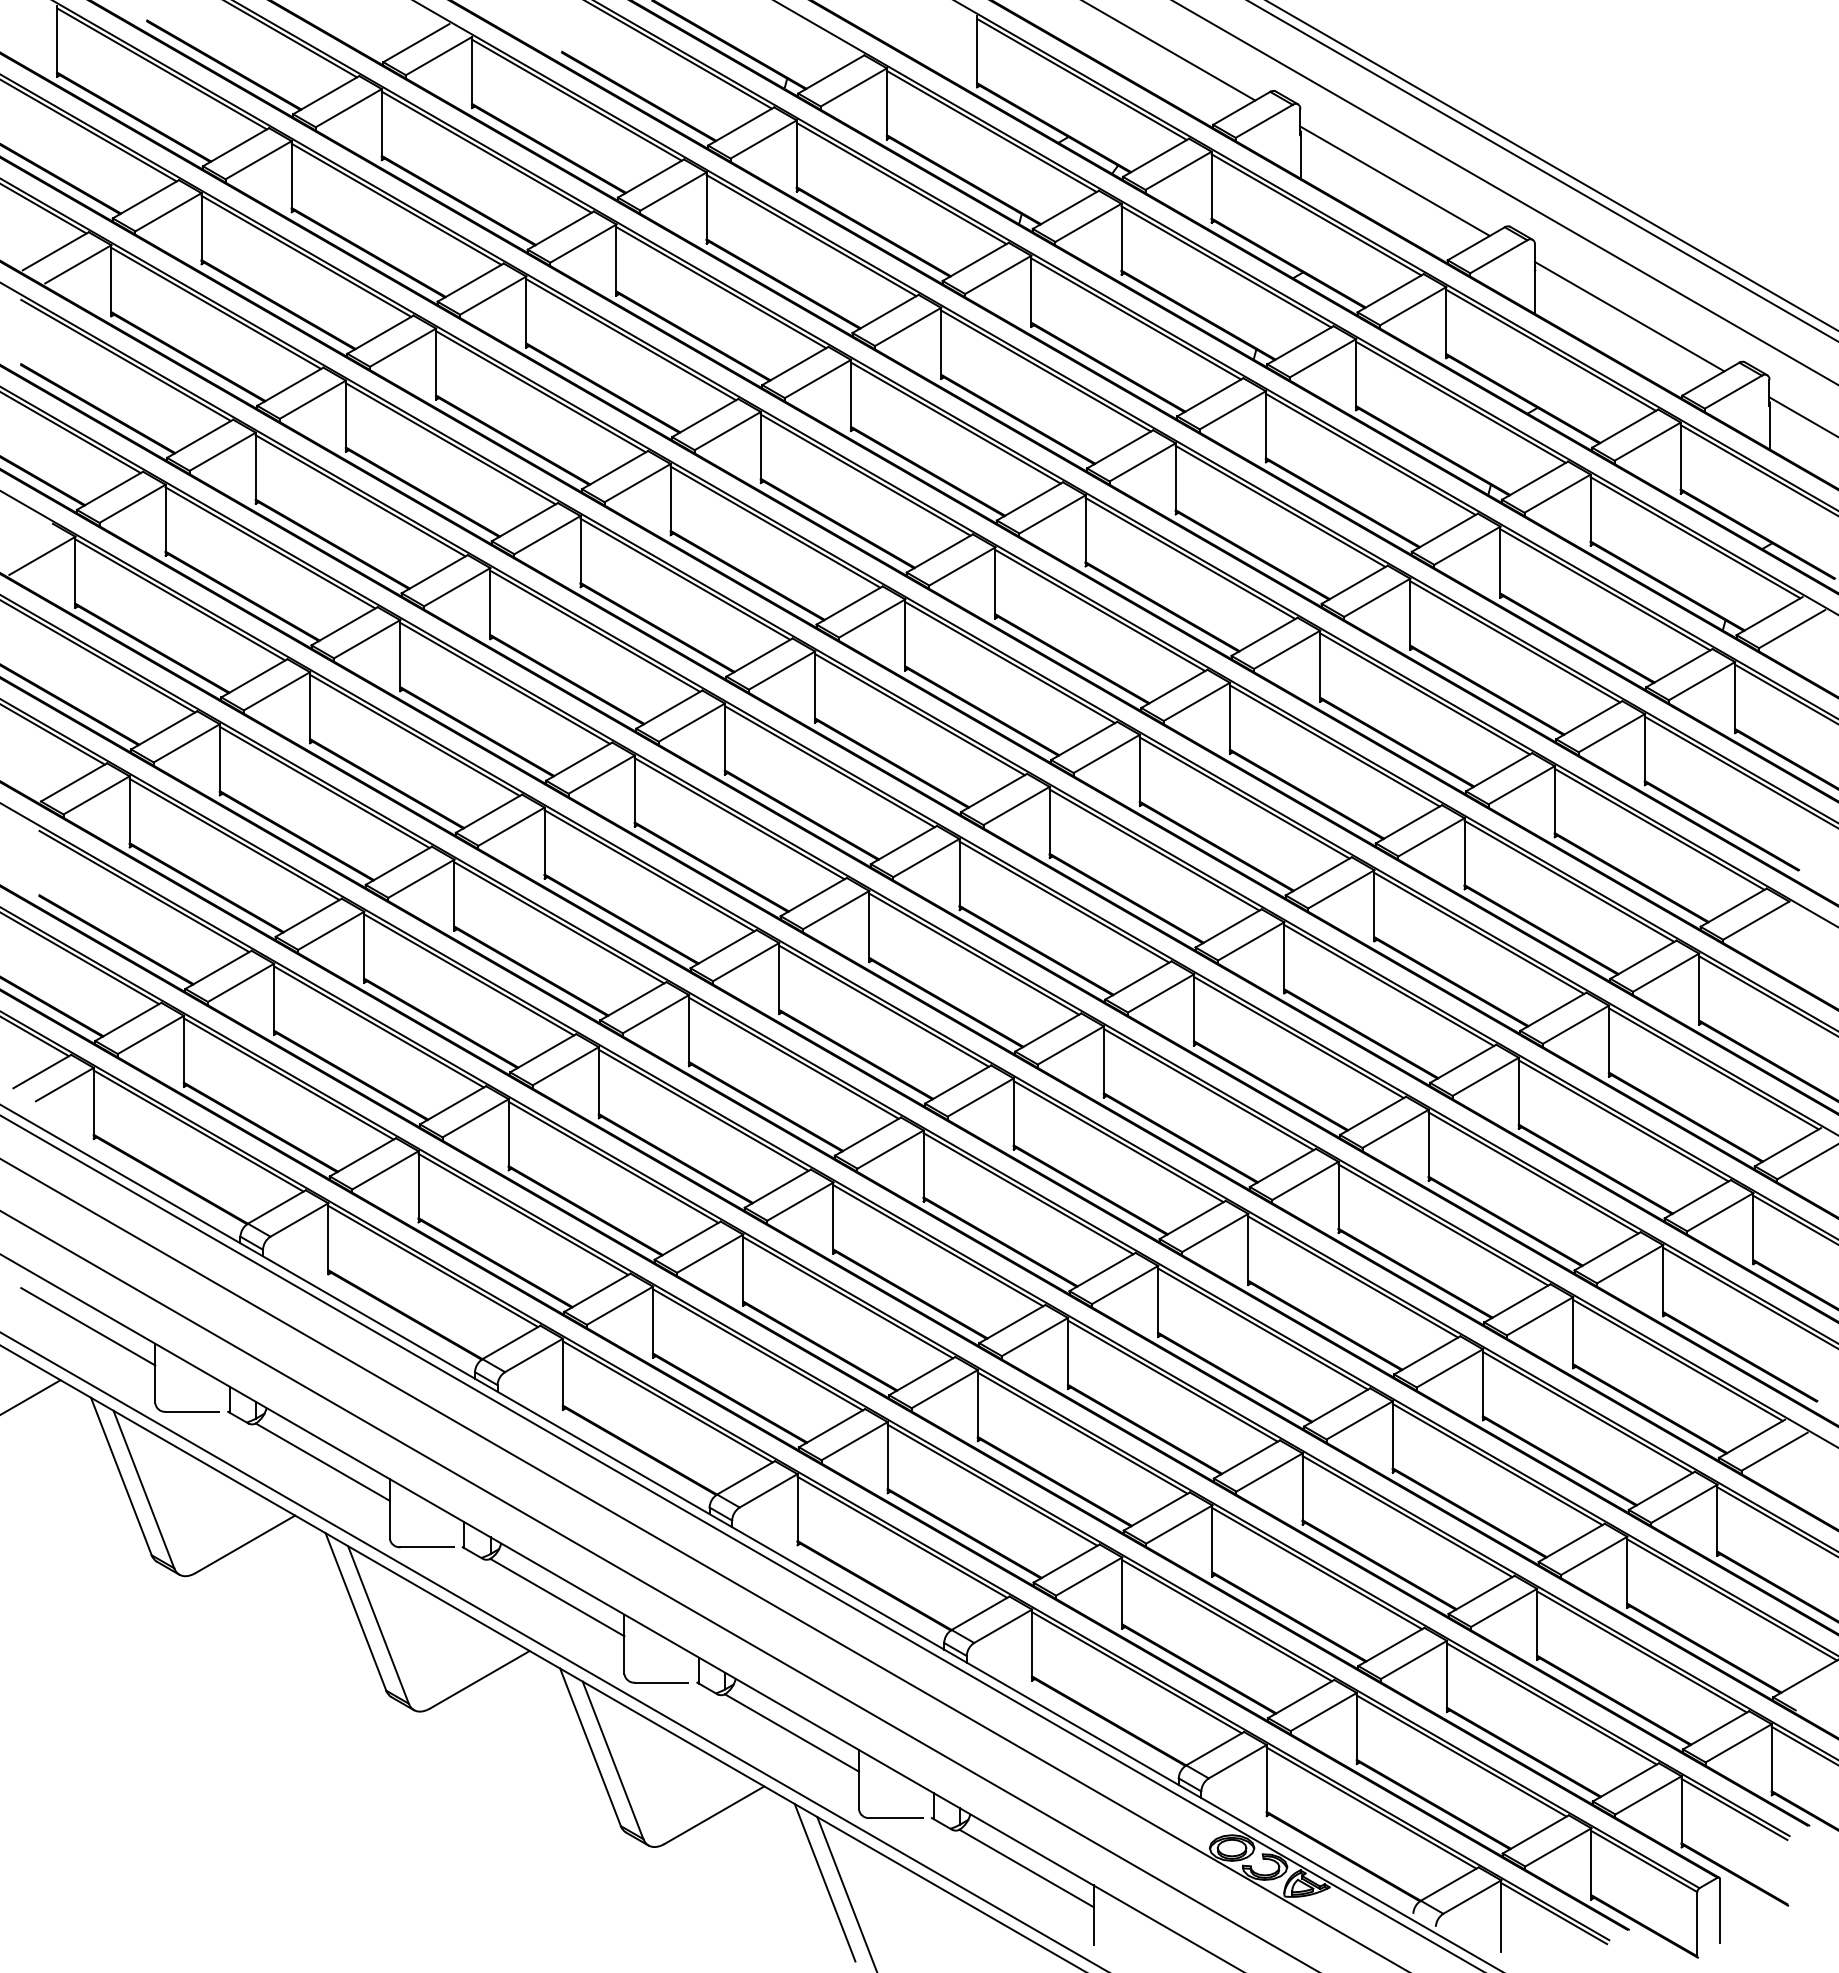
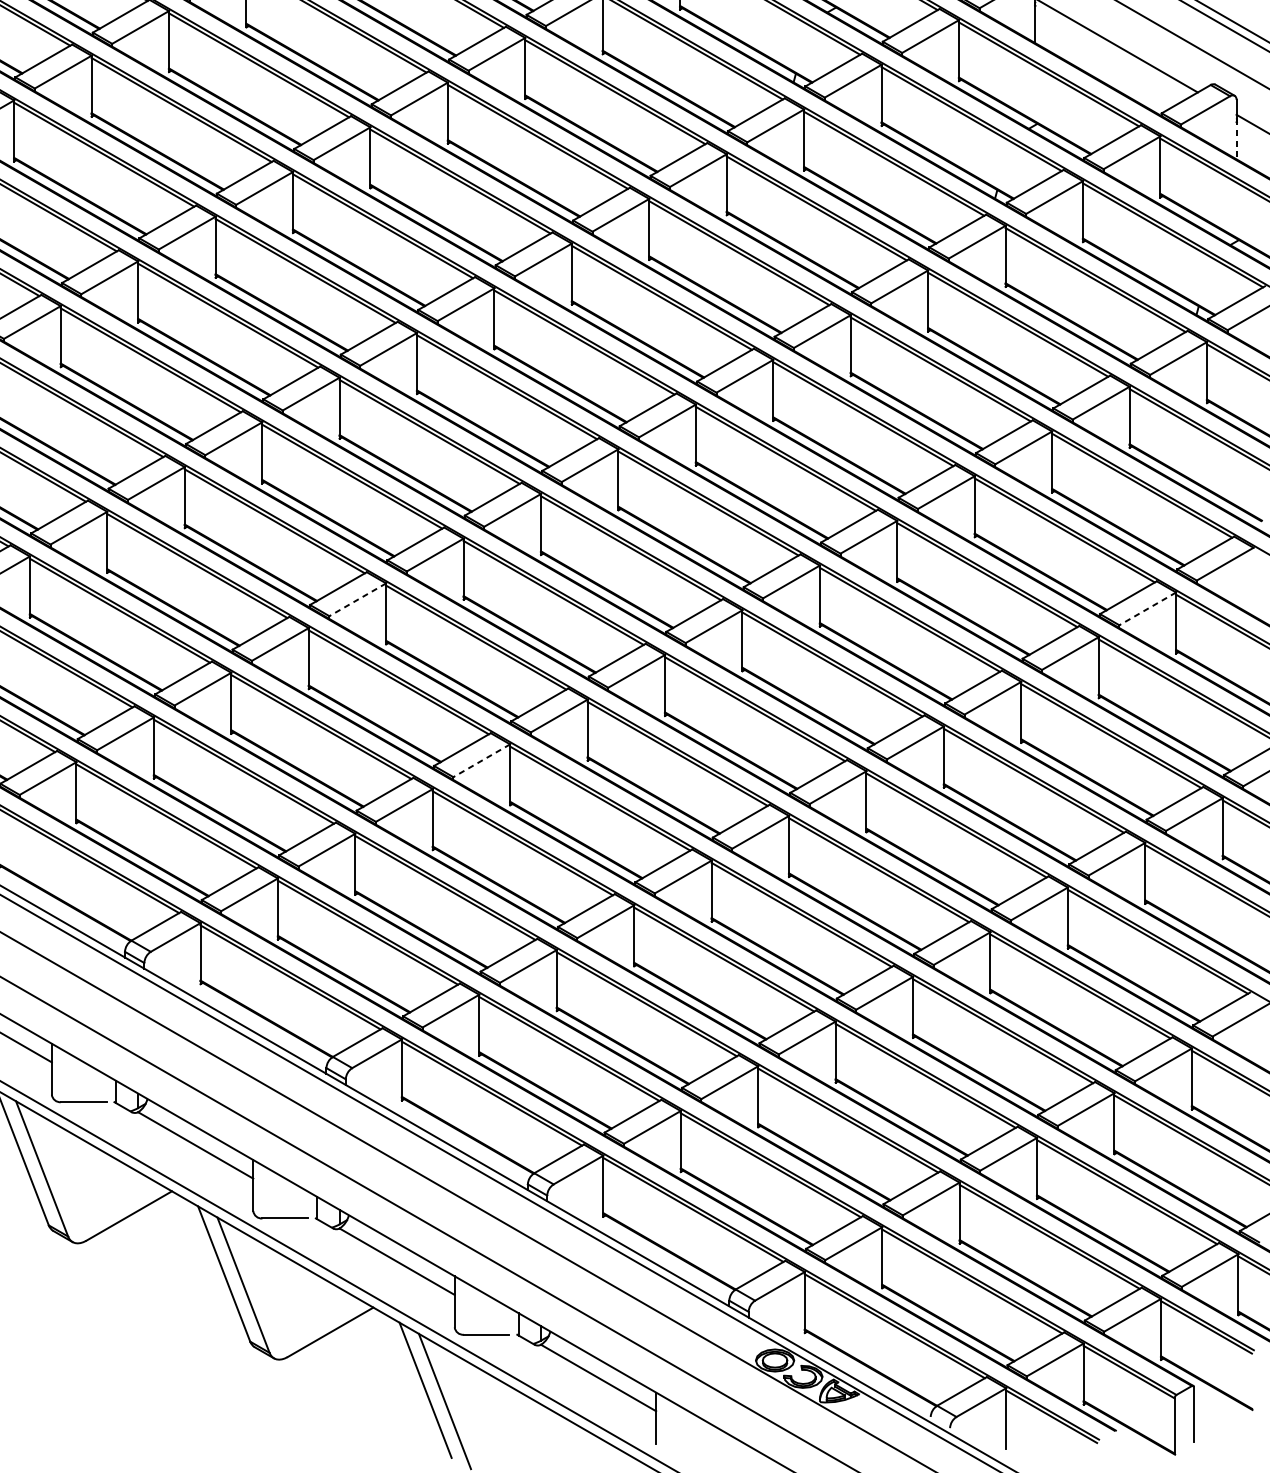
line: (1769, 426) -> (1236, 139), solid -> dashed
line: (745, 962) -> (357, 600), solid -> dashed
line: (1665, 972) -> (1147, 608), solid -> dashed
line: (890, 1149) -> (481, 760), solid -> dashed

